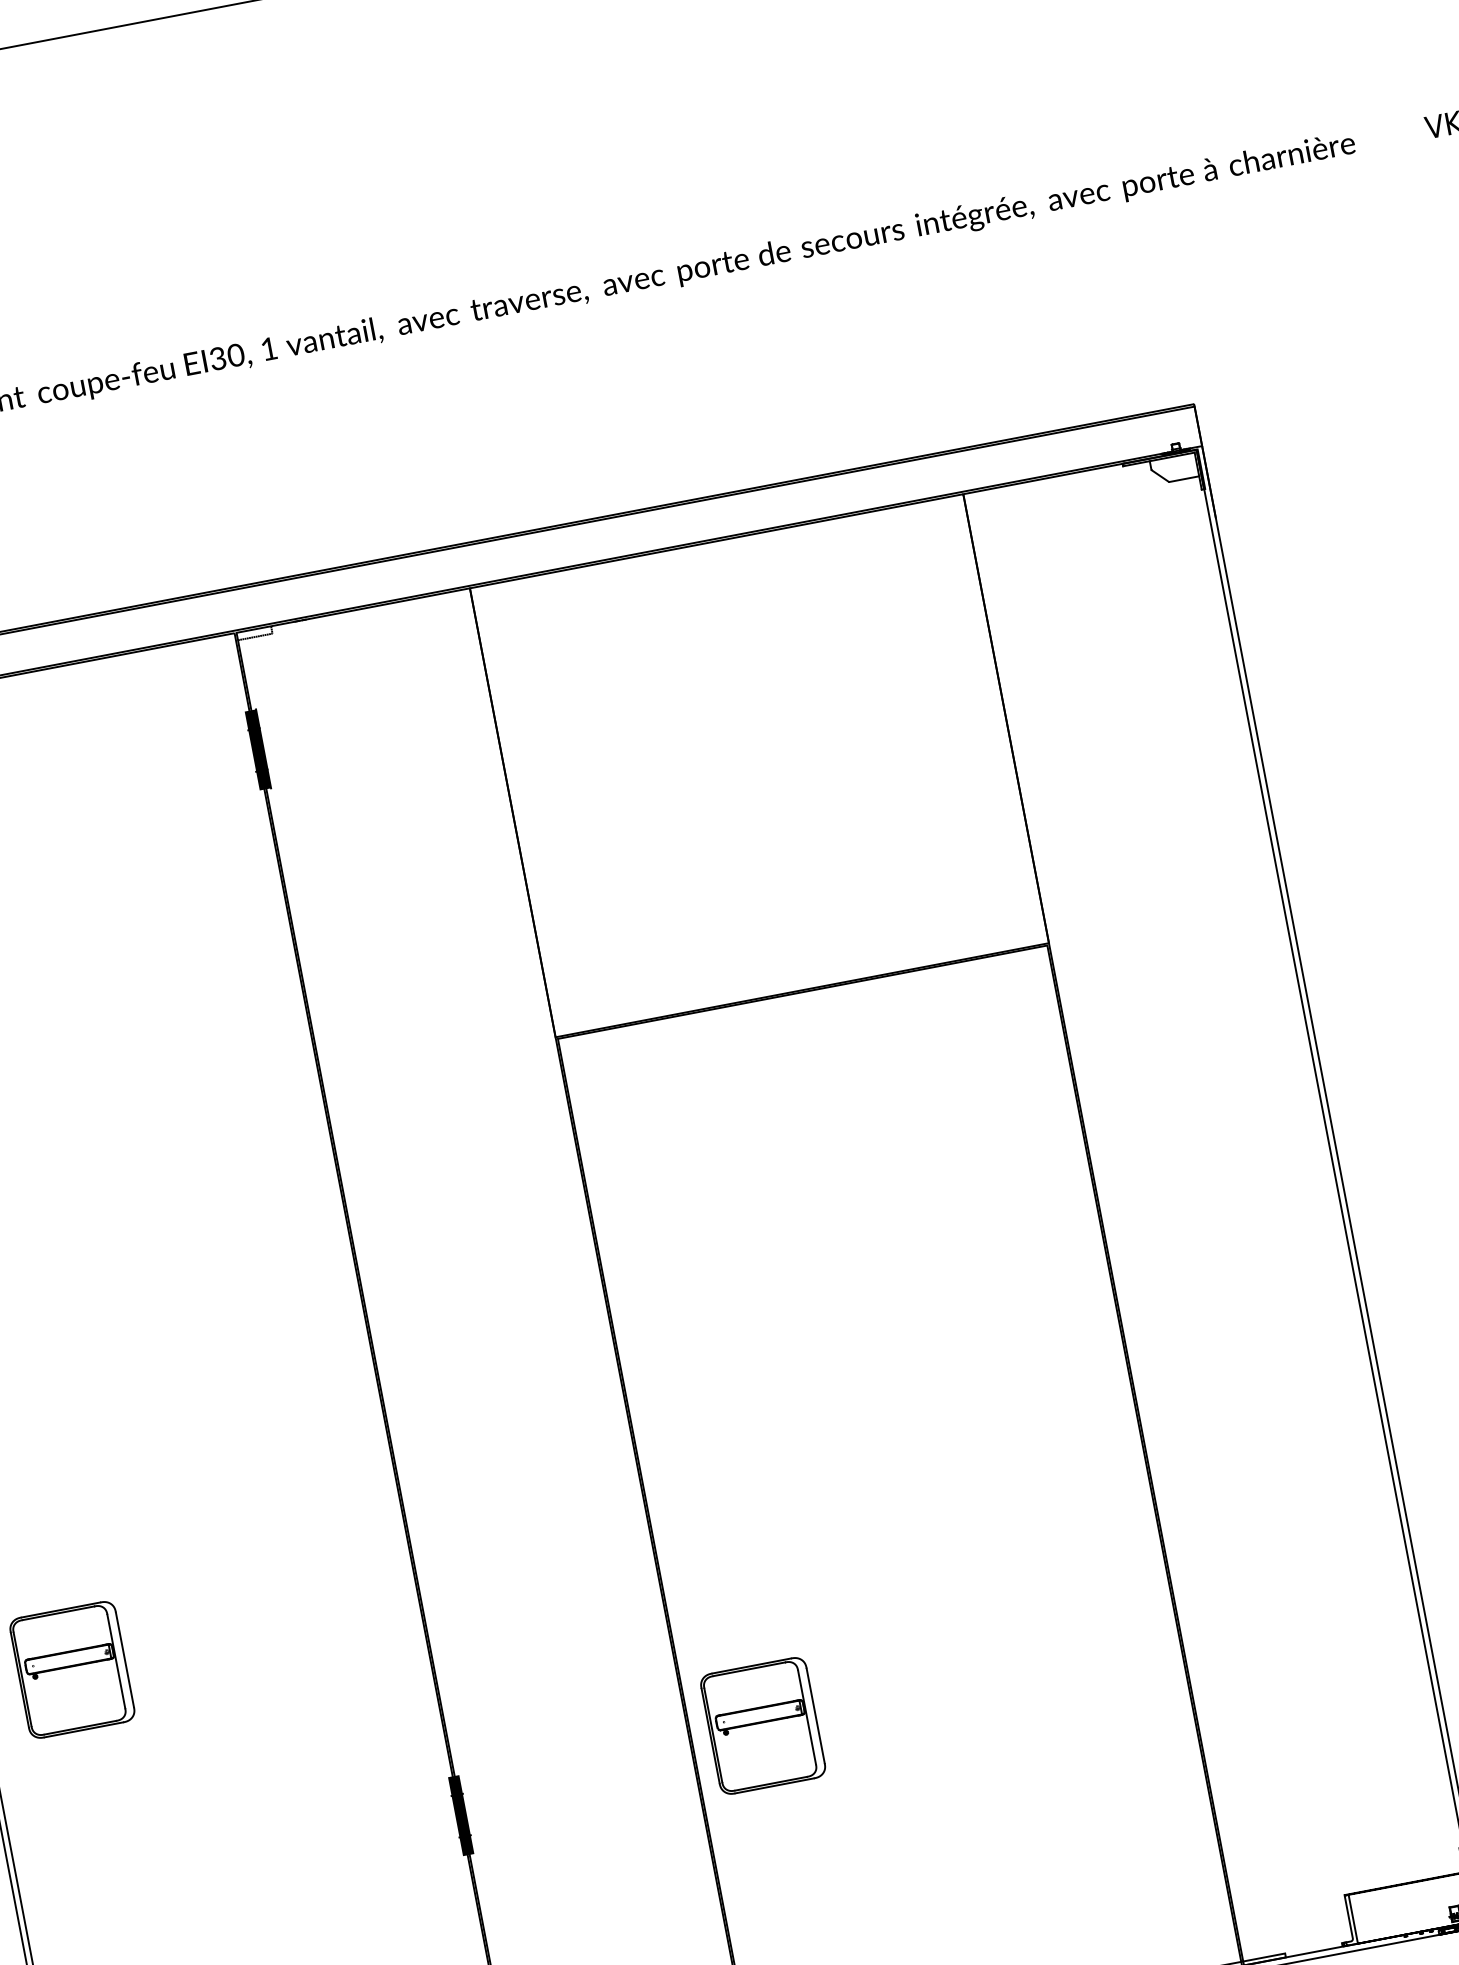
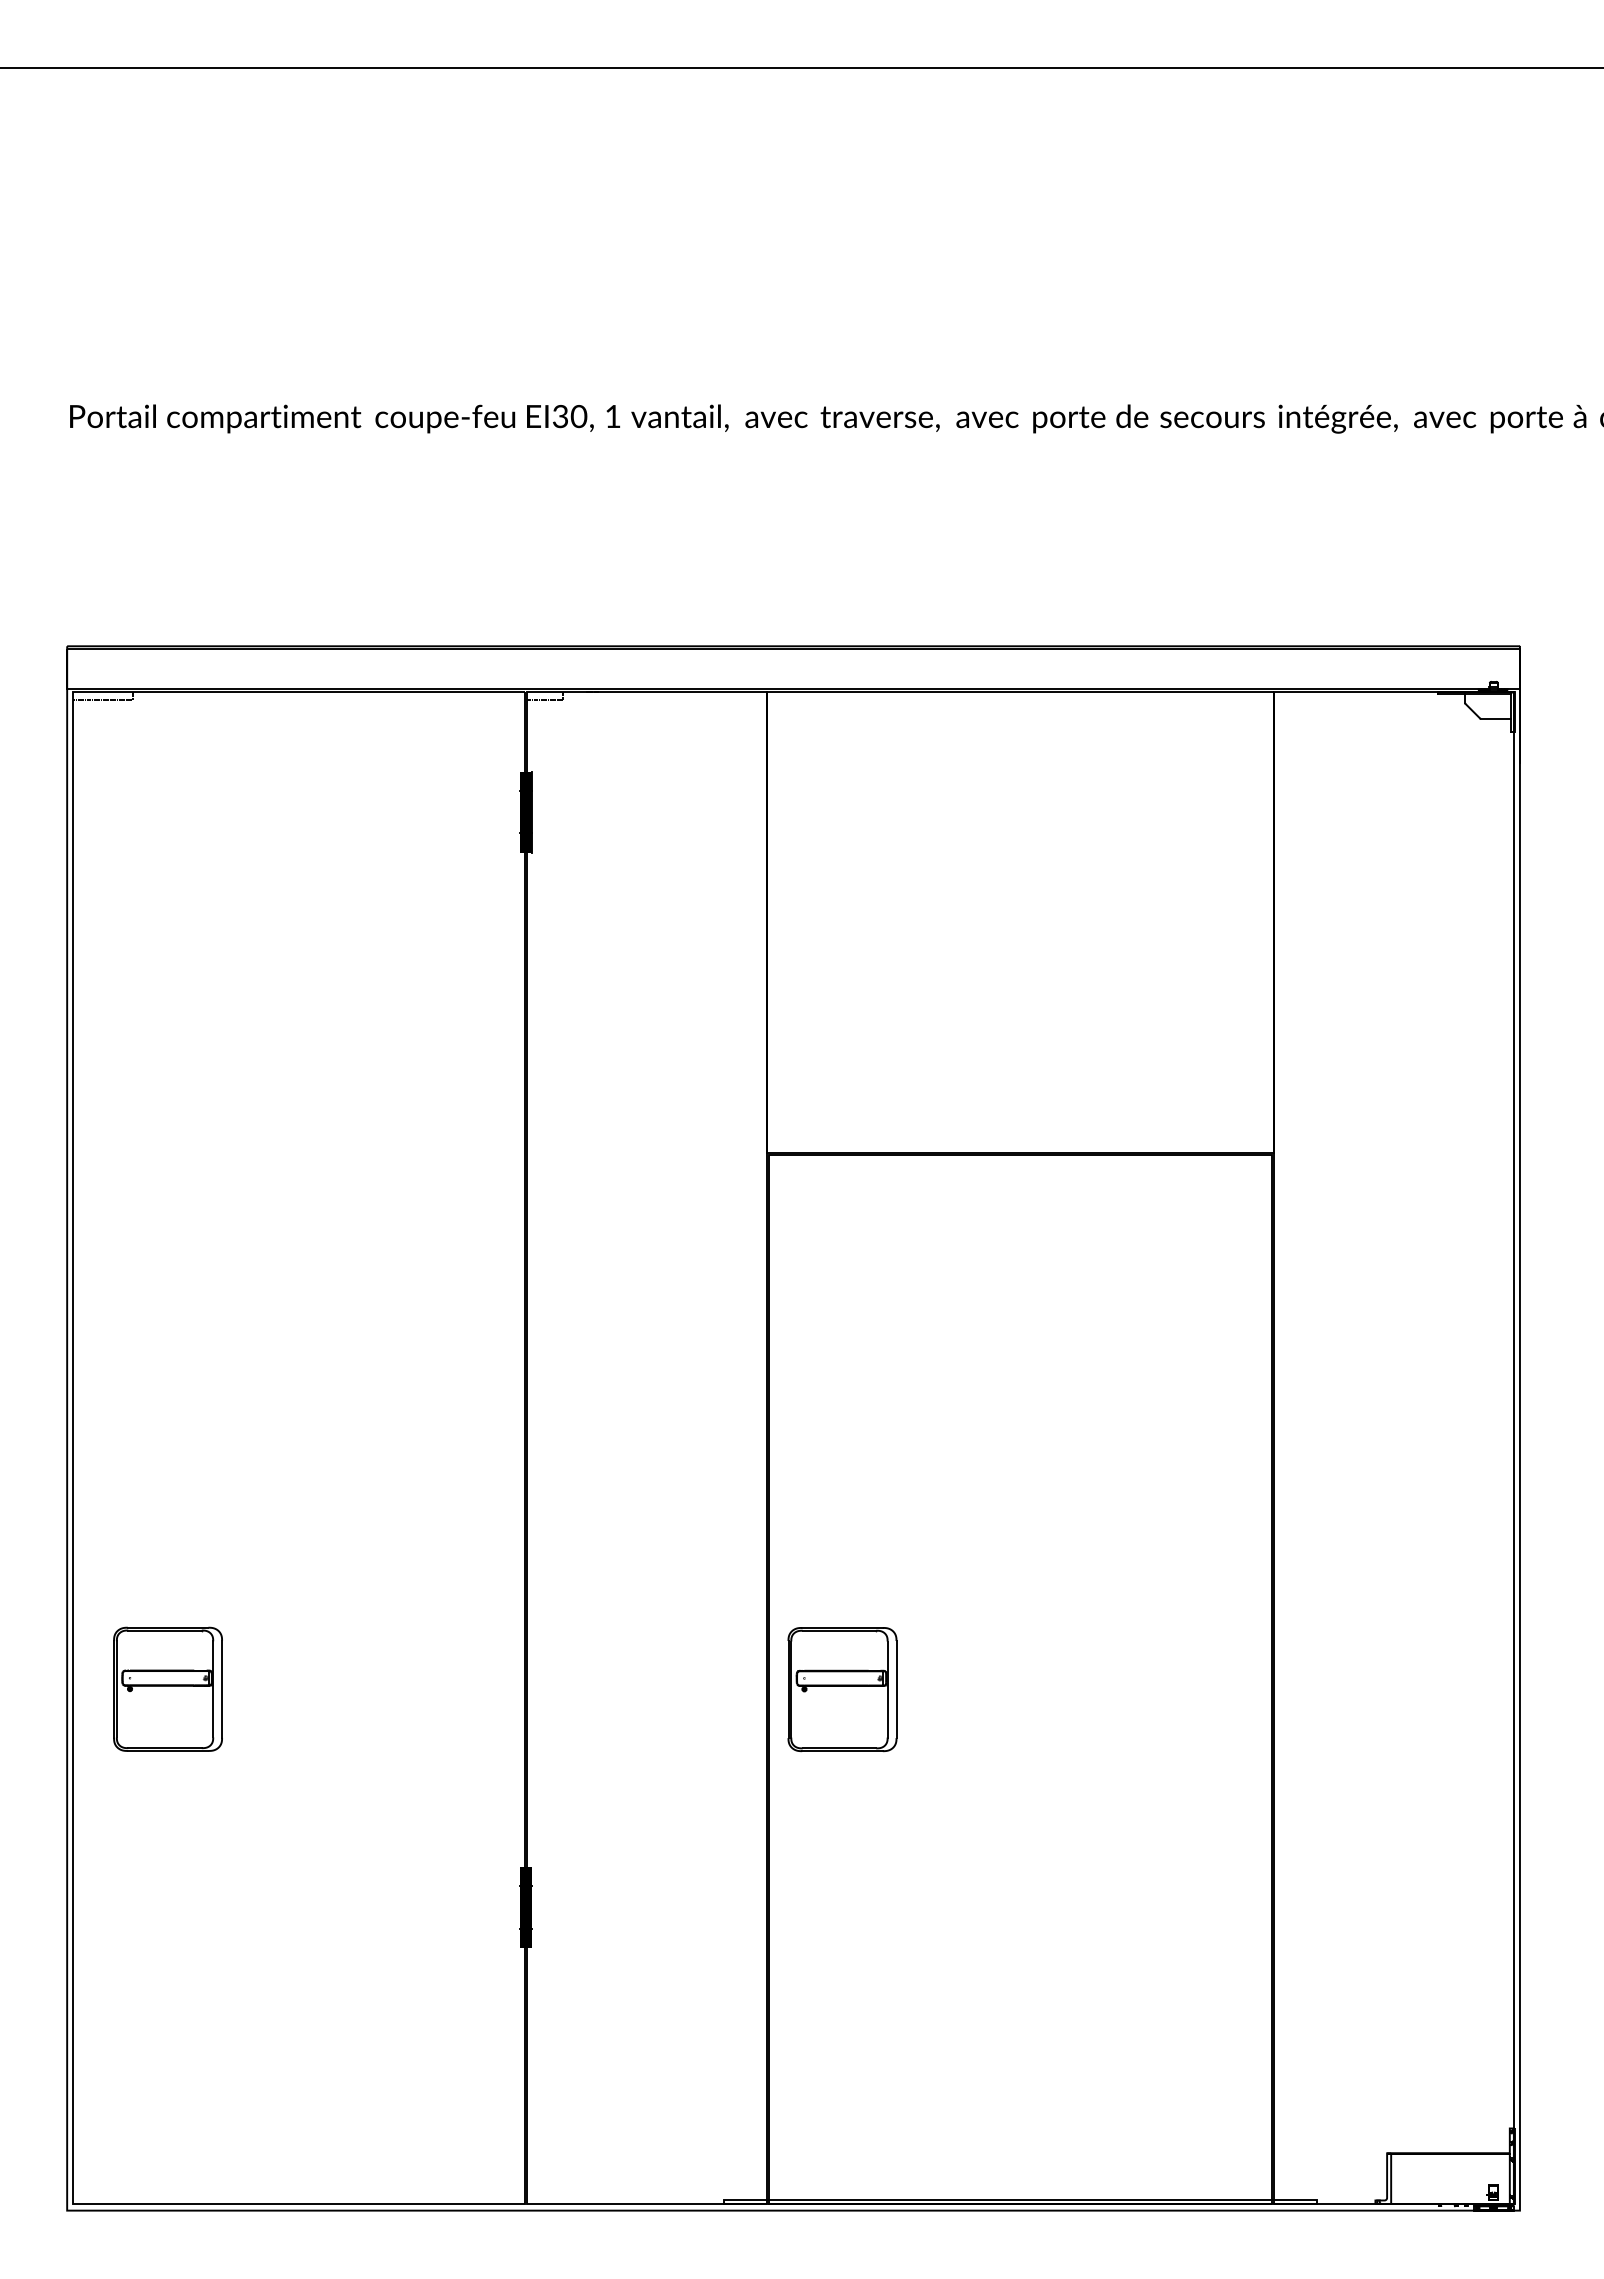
part: (763, 1725) -> (842, 1689), moved

